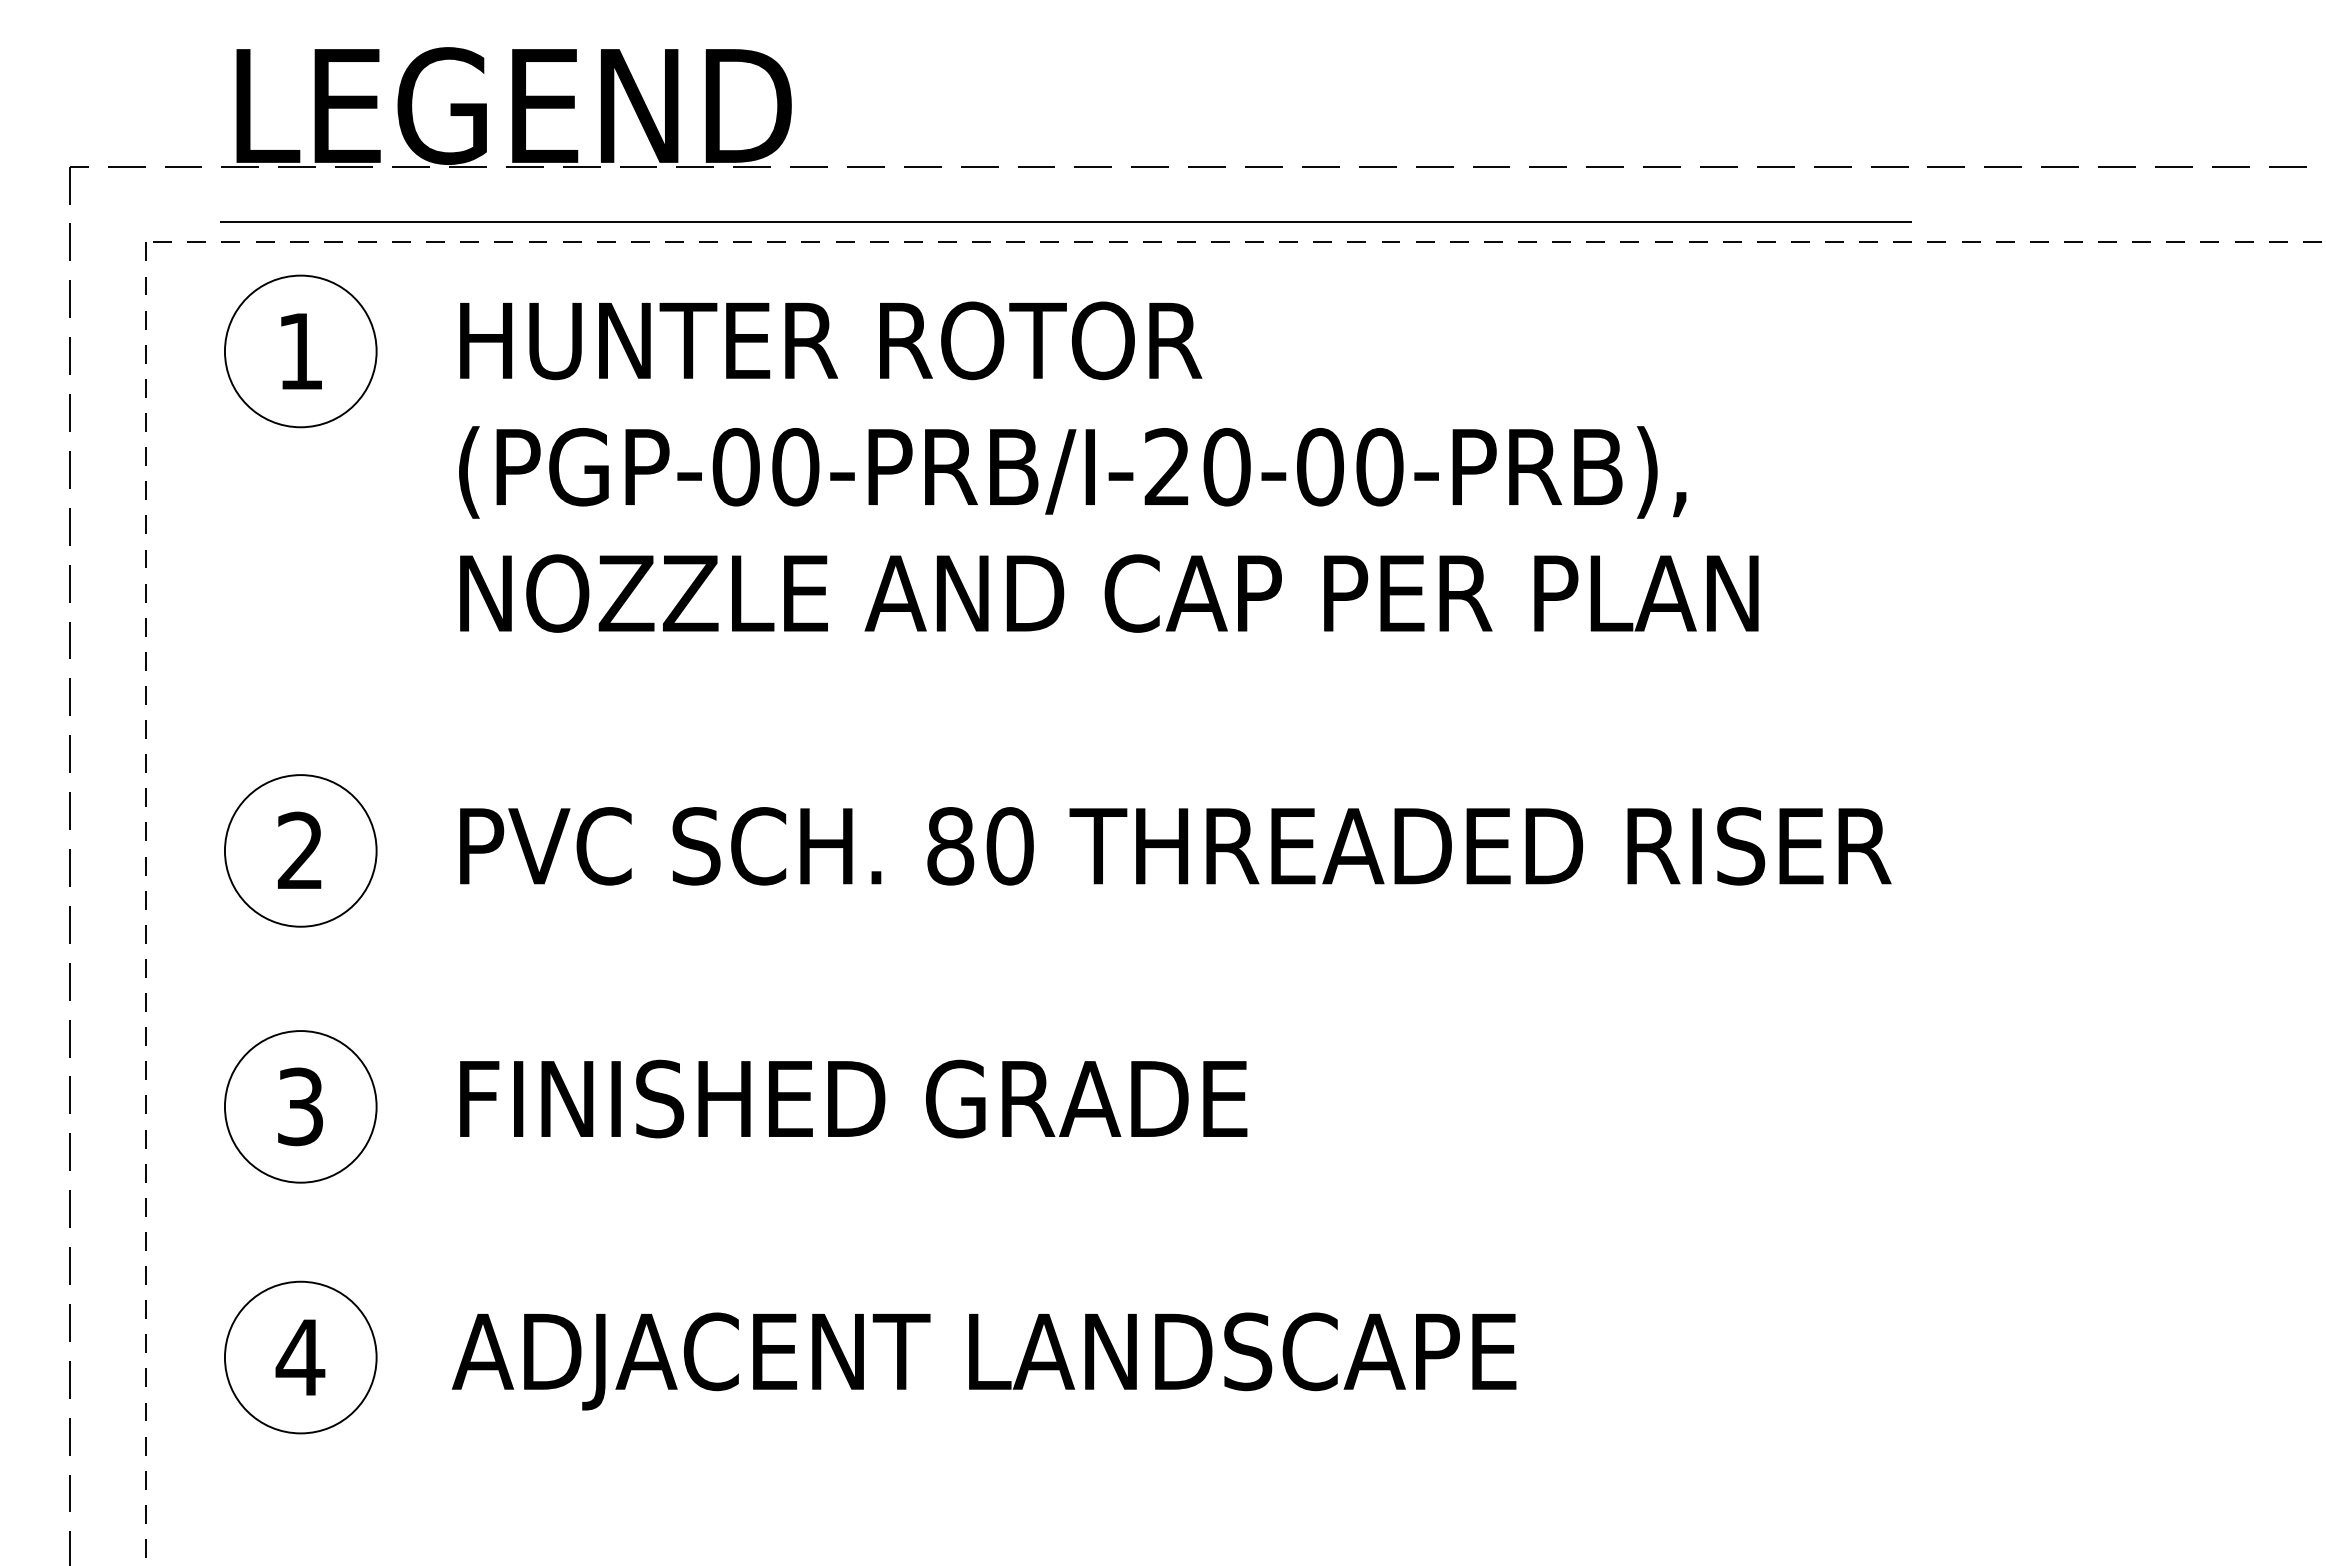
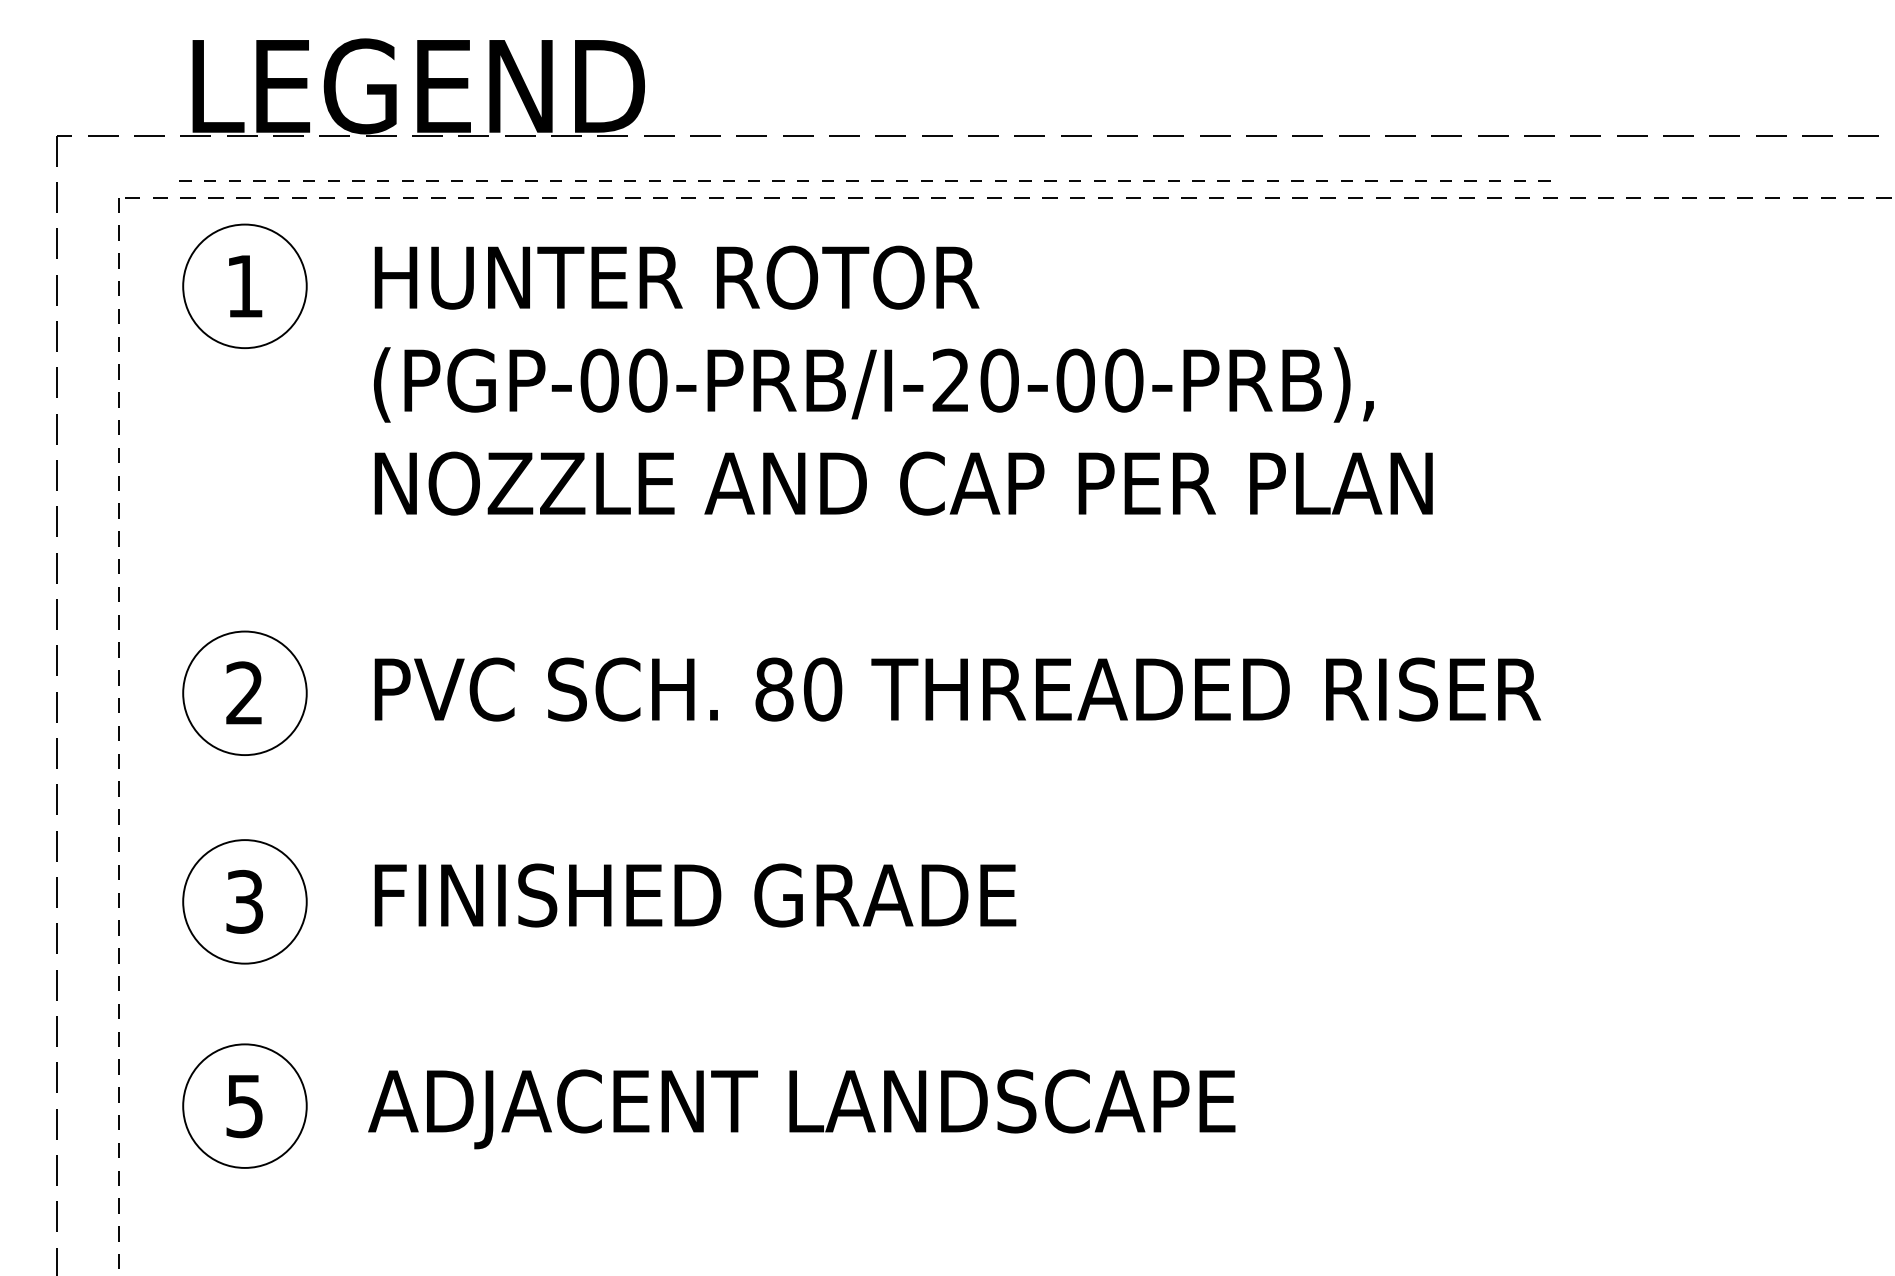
line: (1066, 221) -> (868, 180), solid -> dashed
text: (300, 1357) -> (244, 1106), 4 -> 5

